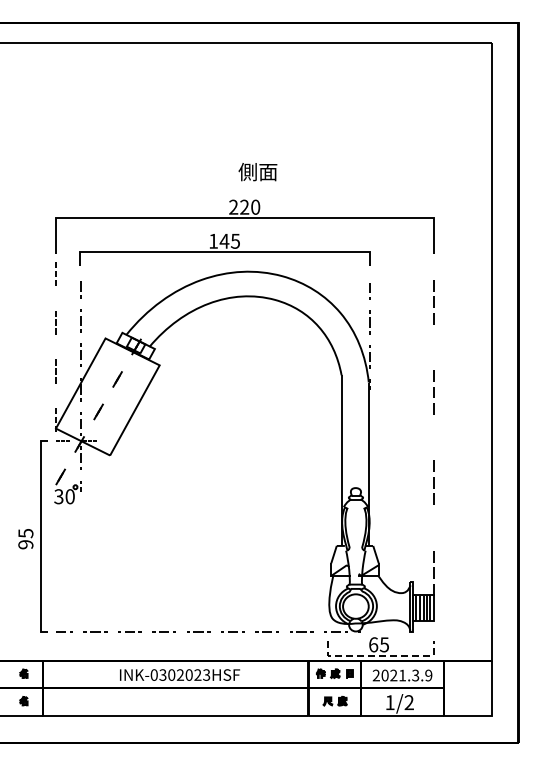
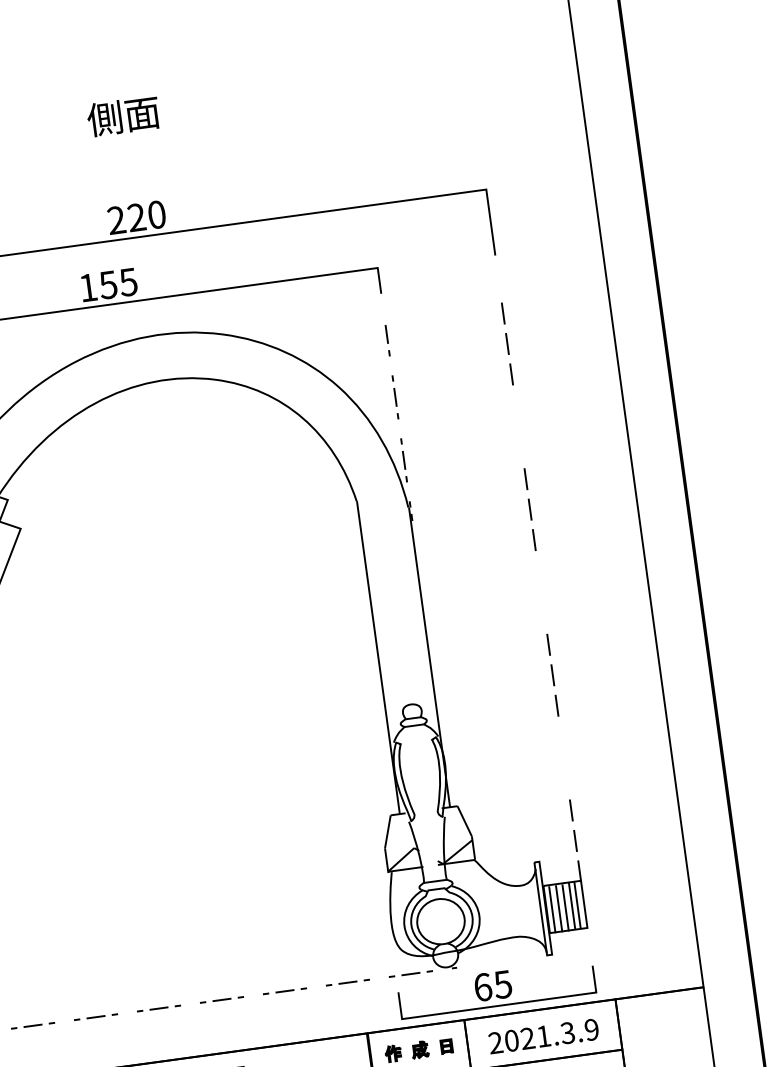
text: (257, 172) -> (122, 117), moved
text: (224, 241) -> (108, 285), 145 -> 155
line: (380, 655) -> (498, 1005), dashed -> solid

